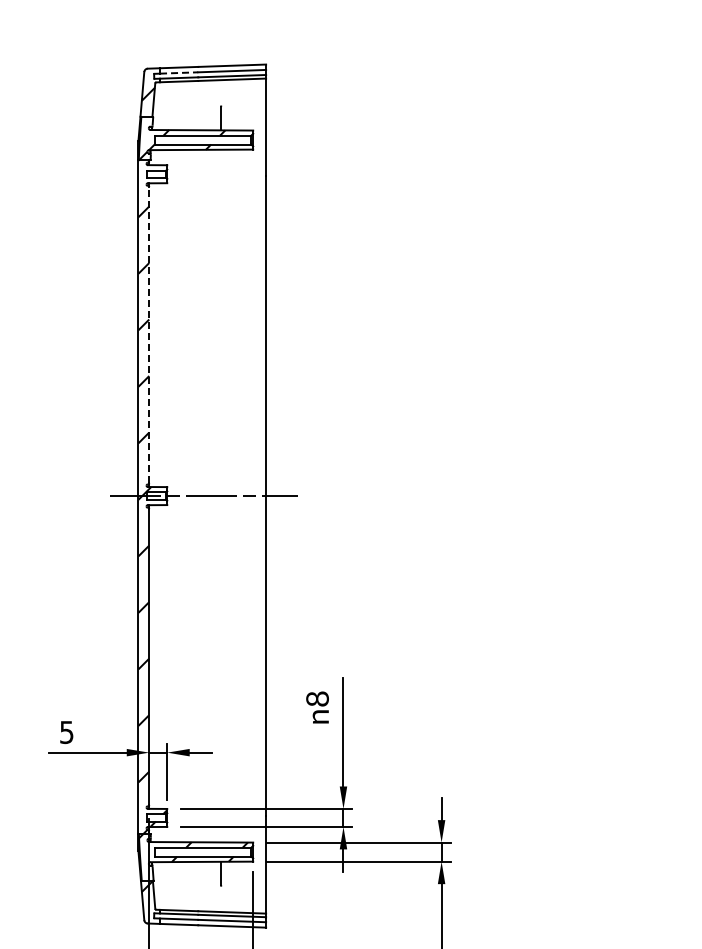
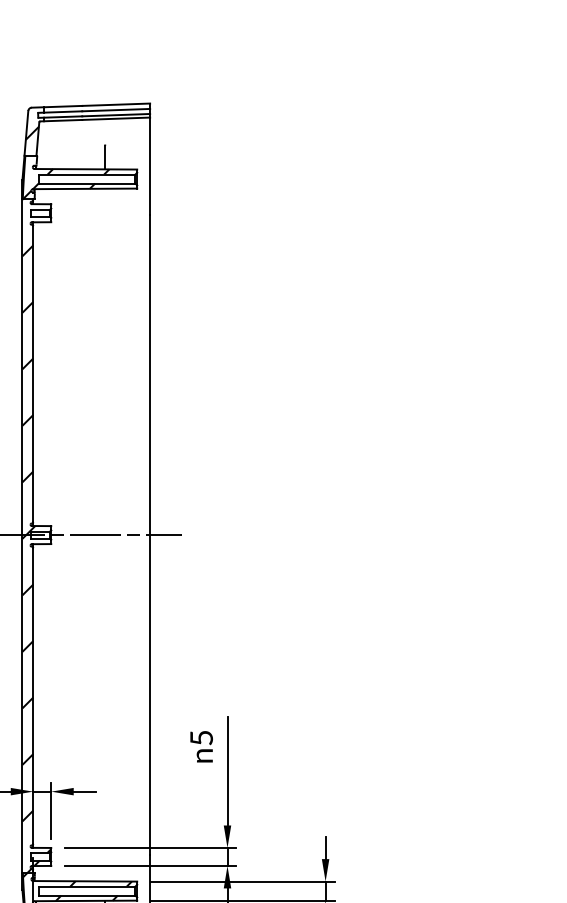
line: (179, 72) -> (63, 111), dashed -> solid
line: (149, 334) -> (33, 373), dashed -> solid
text: (317, 698) -> (201, 737), 8 -> 5

